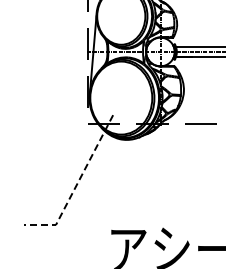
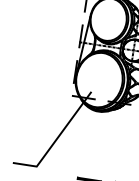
line: (76, 185) -> (56, 139), dashed -> solid

